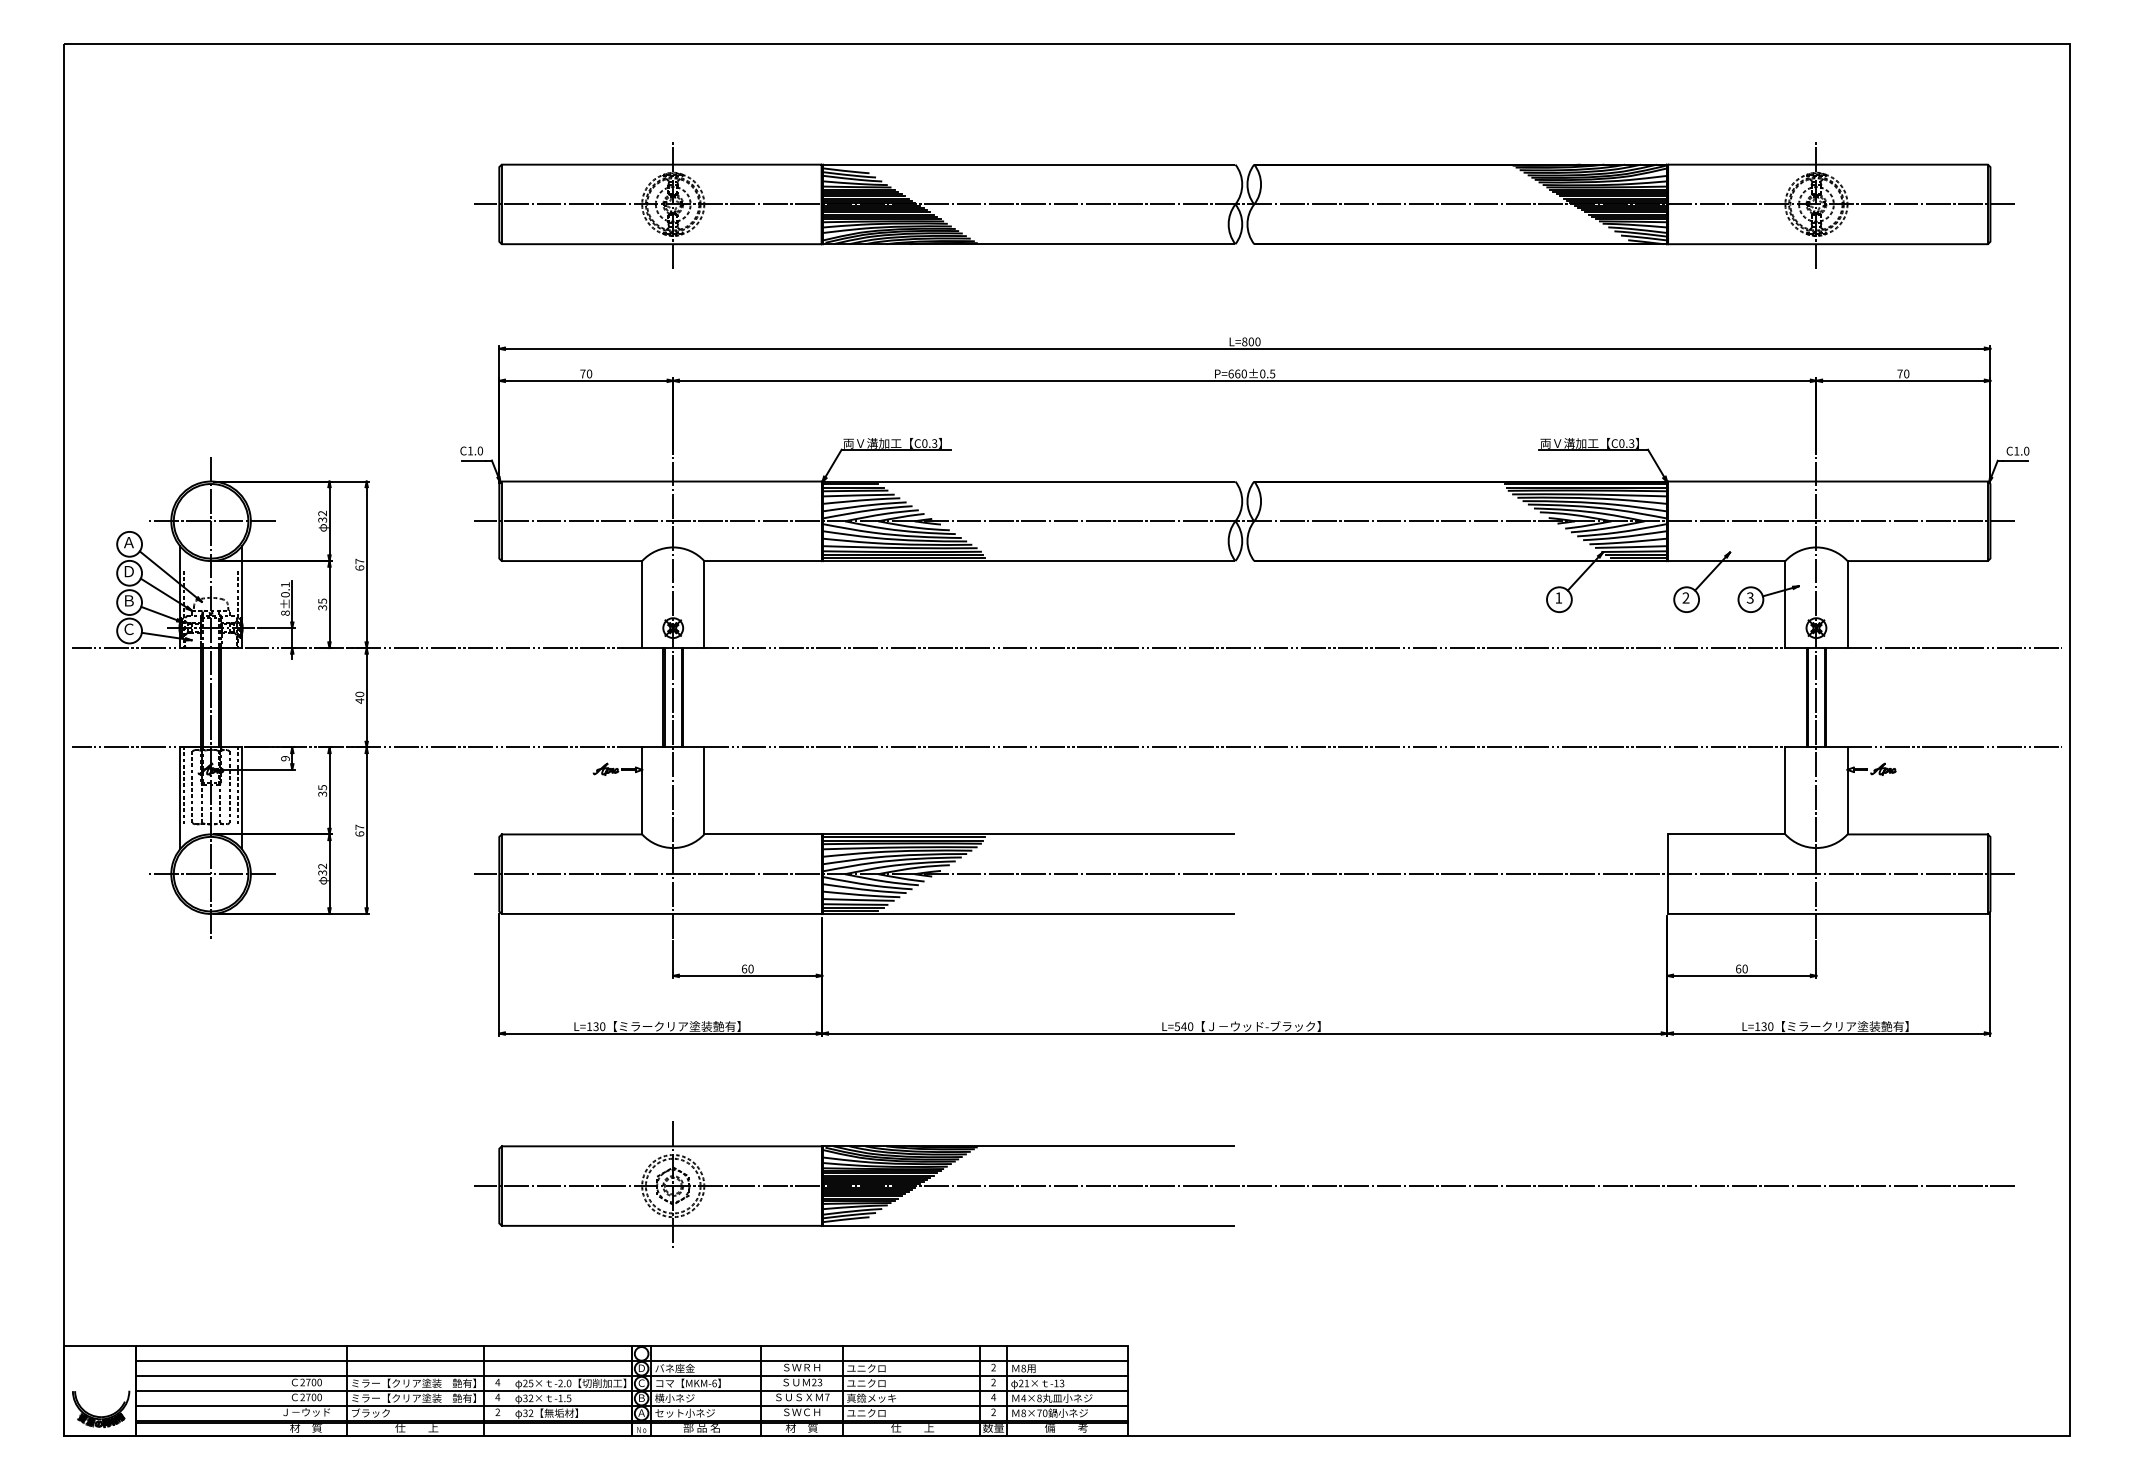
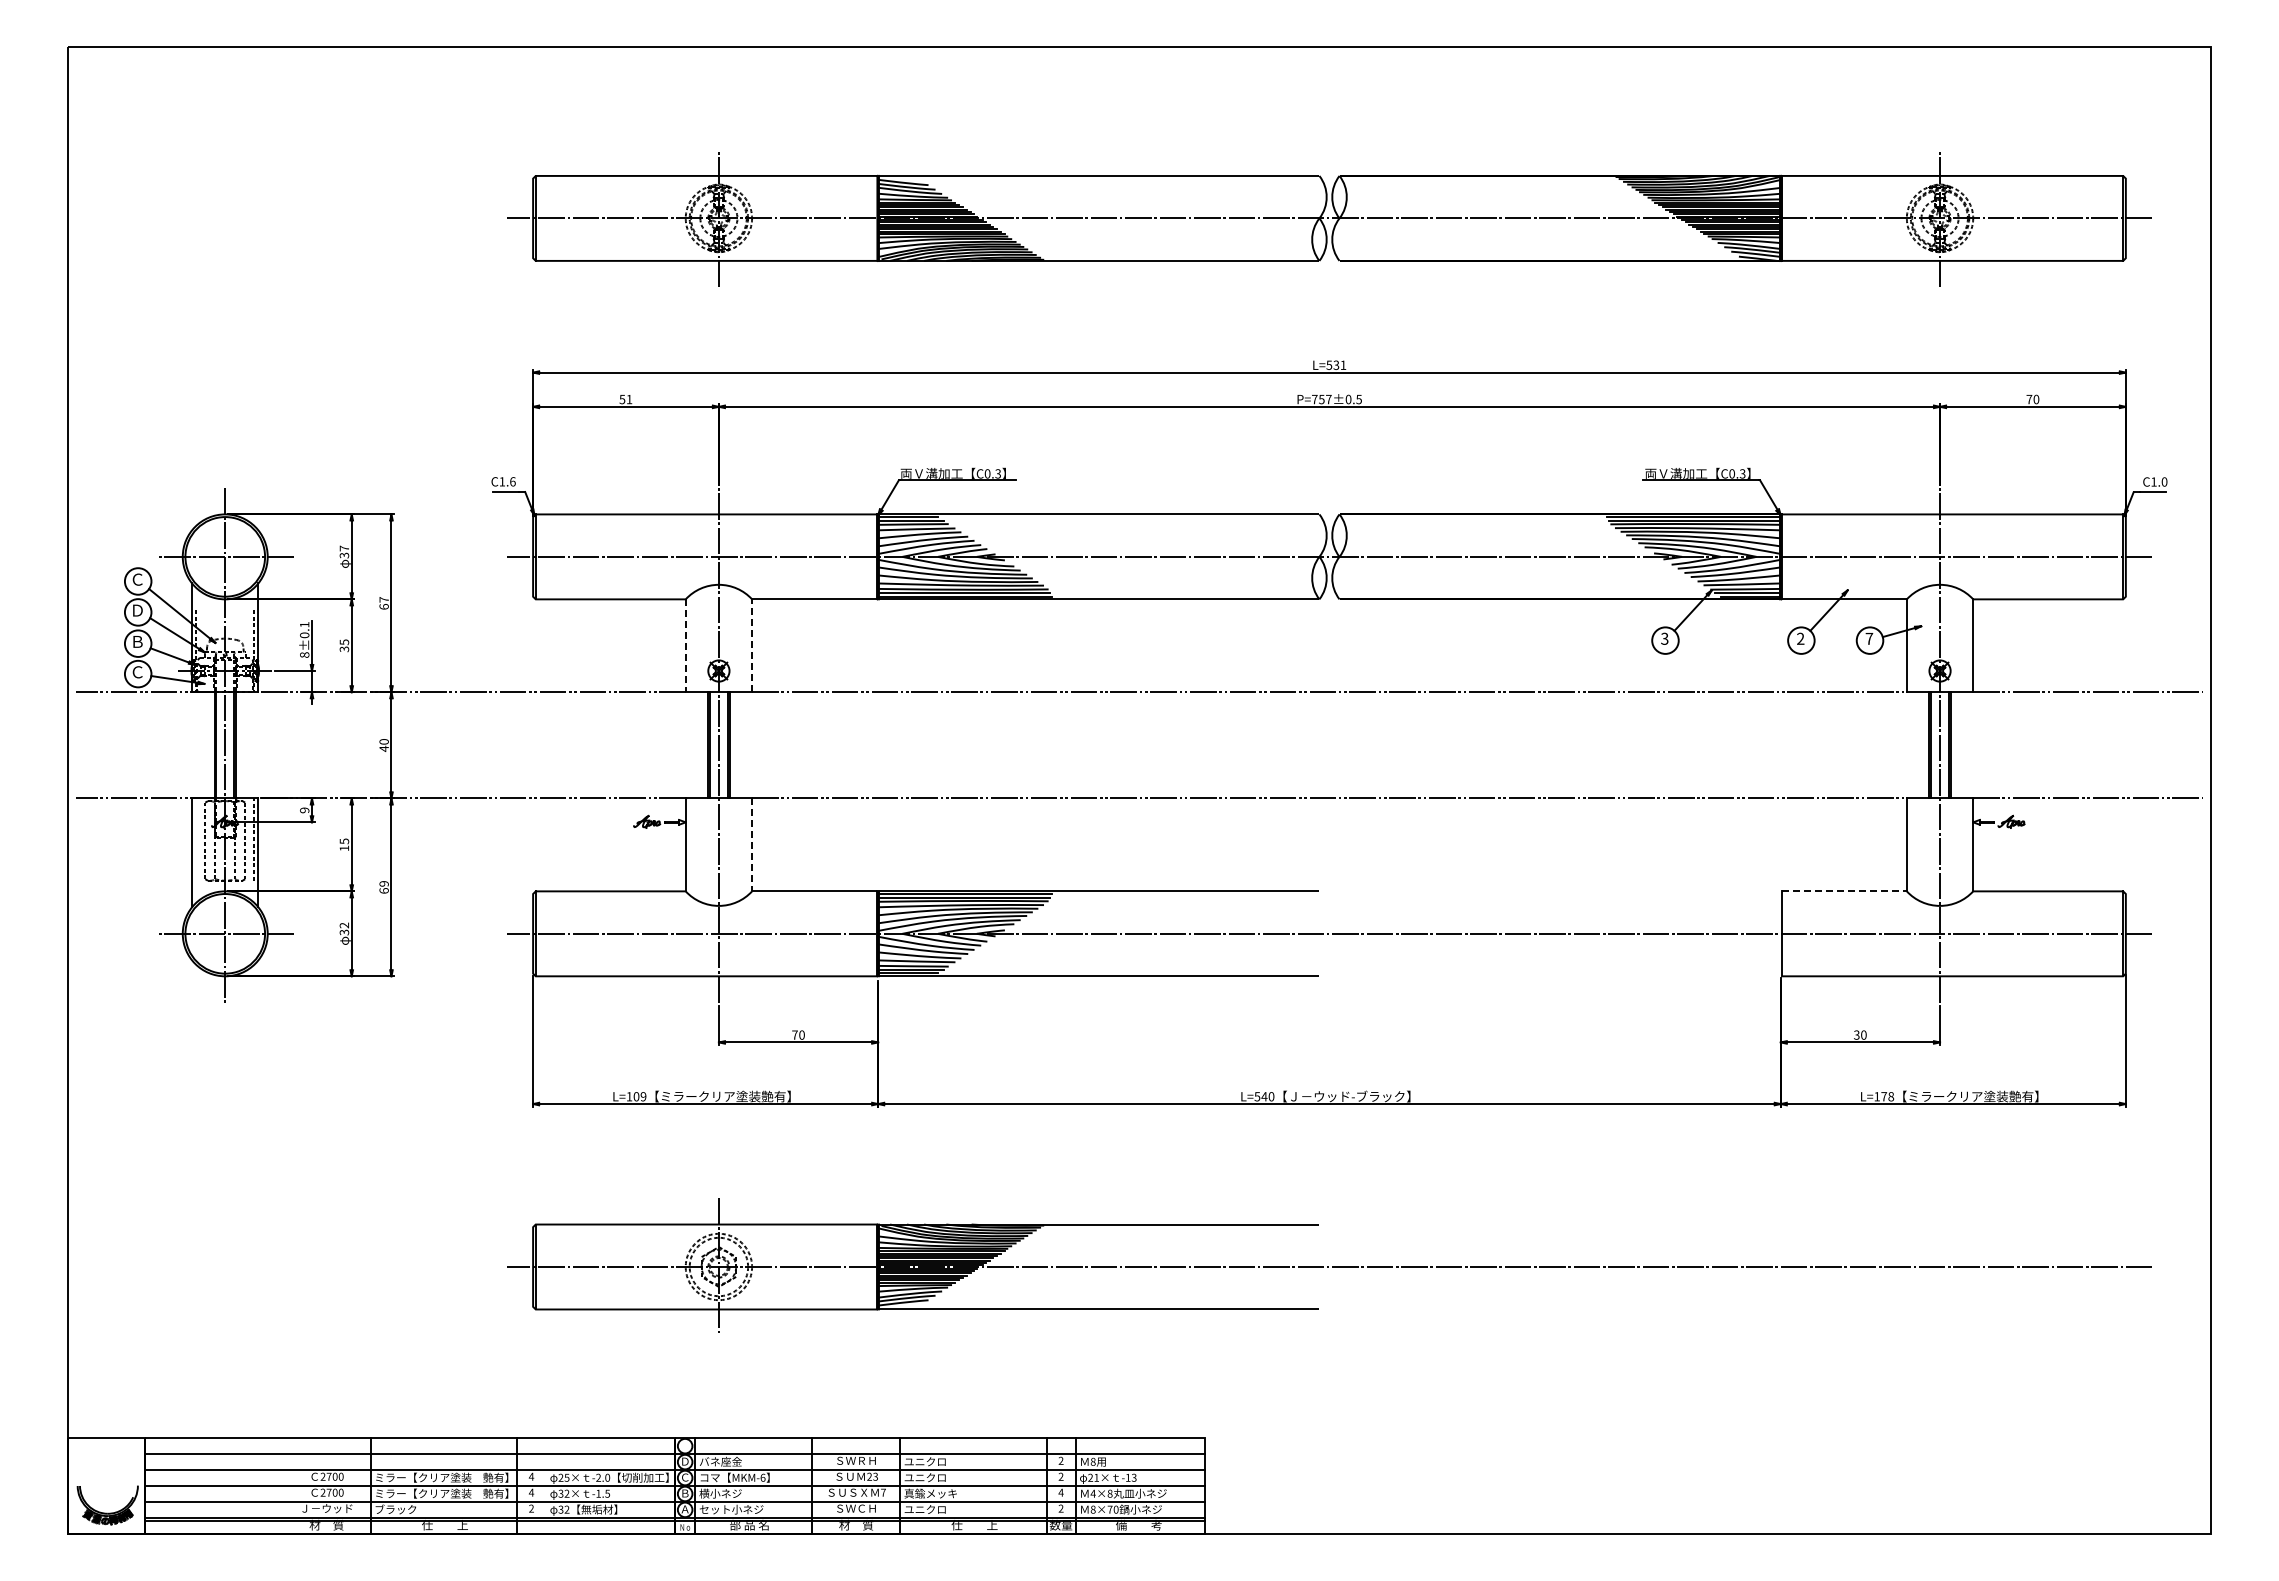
text: (1251, 341) -> (1336, 364), L=800 -> L=531
text: (585, 373) -> (625, 399), 70 -> 51
text: (1237, 373) -> (1321, 399), P=660±0.5 -> P=757±0.5
text: (480, 450) -> (512, 481), C1.0 -> C1.6
text: (321, 513) -> (343, 548), 32 -> 37
text: (128, 542) -> (137, 579), Ａ -> Ｃ
text: (1558, 597) -> (1664, 638), 1 -> 3
text: (1750, 597) -> (1869, 638), 3 -> 7
line: (704, 604) -> (752, 645), solid -> dashed
line: (641, 605) -> (685, 646), solid -> dashed
line: (184, 785) -> (196, 839), removed
line: (704, 791) -> (752, 845), solid -> dashed
text: (322, 794) -> (344, 848), 35 -> 15
text: (359, 827) -> (383, 883), 67 -> 69
line: (1727, 834) -> (1844, 891), solid -> dashed
text: (744, 968) -> (794, 1034), 60 -> 70
text: (1738, 968) -> (1856, 1034), 60 -> 30
text: (598, 1026) -> (639, 1096), L=130 -> L=109
text: (1767, 1026) -> (1887, 1096), L=130 -> L=178

